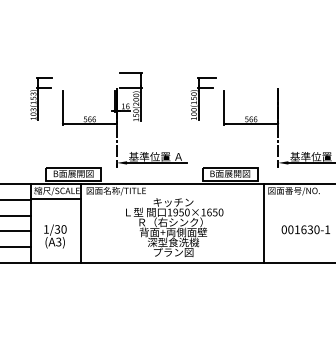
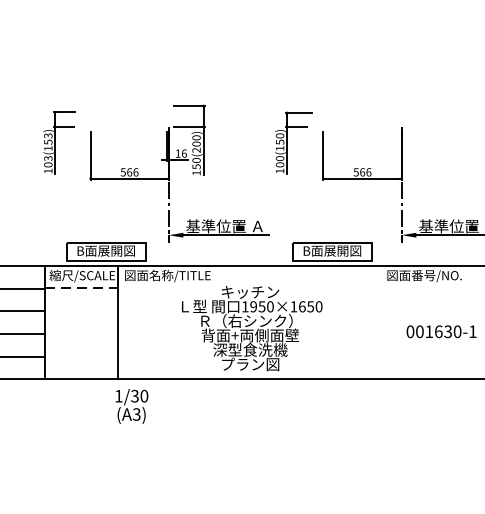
line: (56, 199) -> (81, 288), solid -> dashed
line: (263, 223) -> (380, 322), removed
text: (55, 236) -> (132, 406), moved

